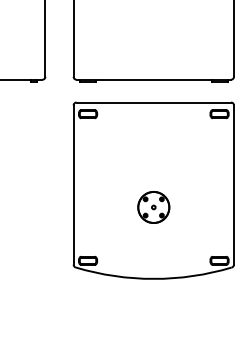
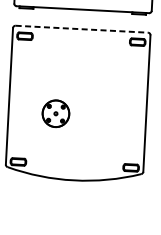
line: (154, 102) -> (82, 29), solid -> dashed
part: (153, 207) -> (55, 113), moved

